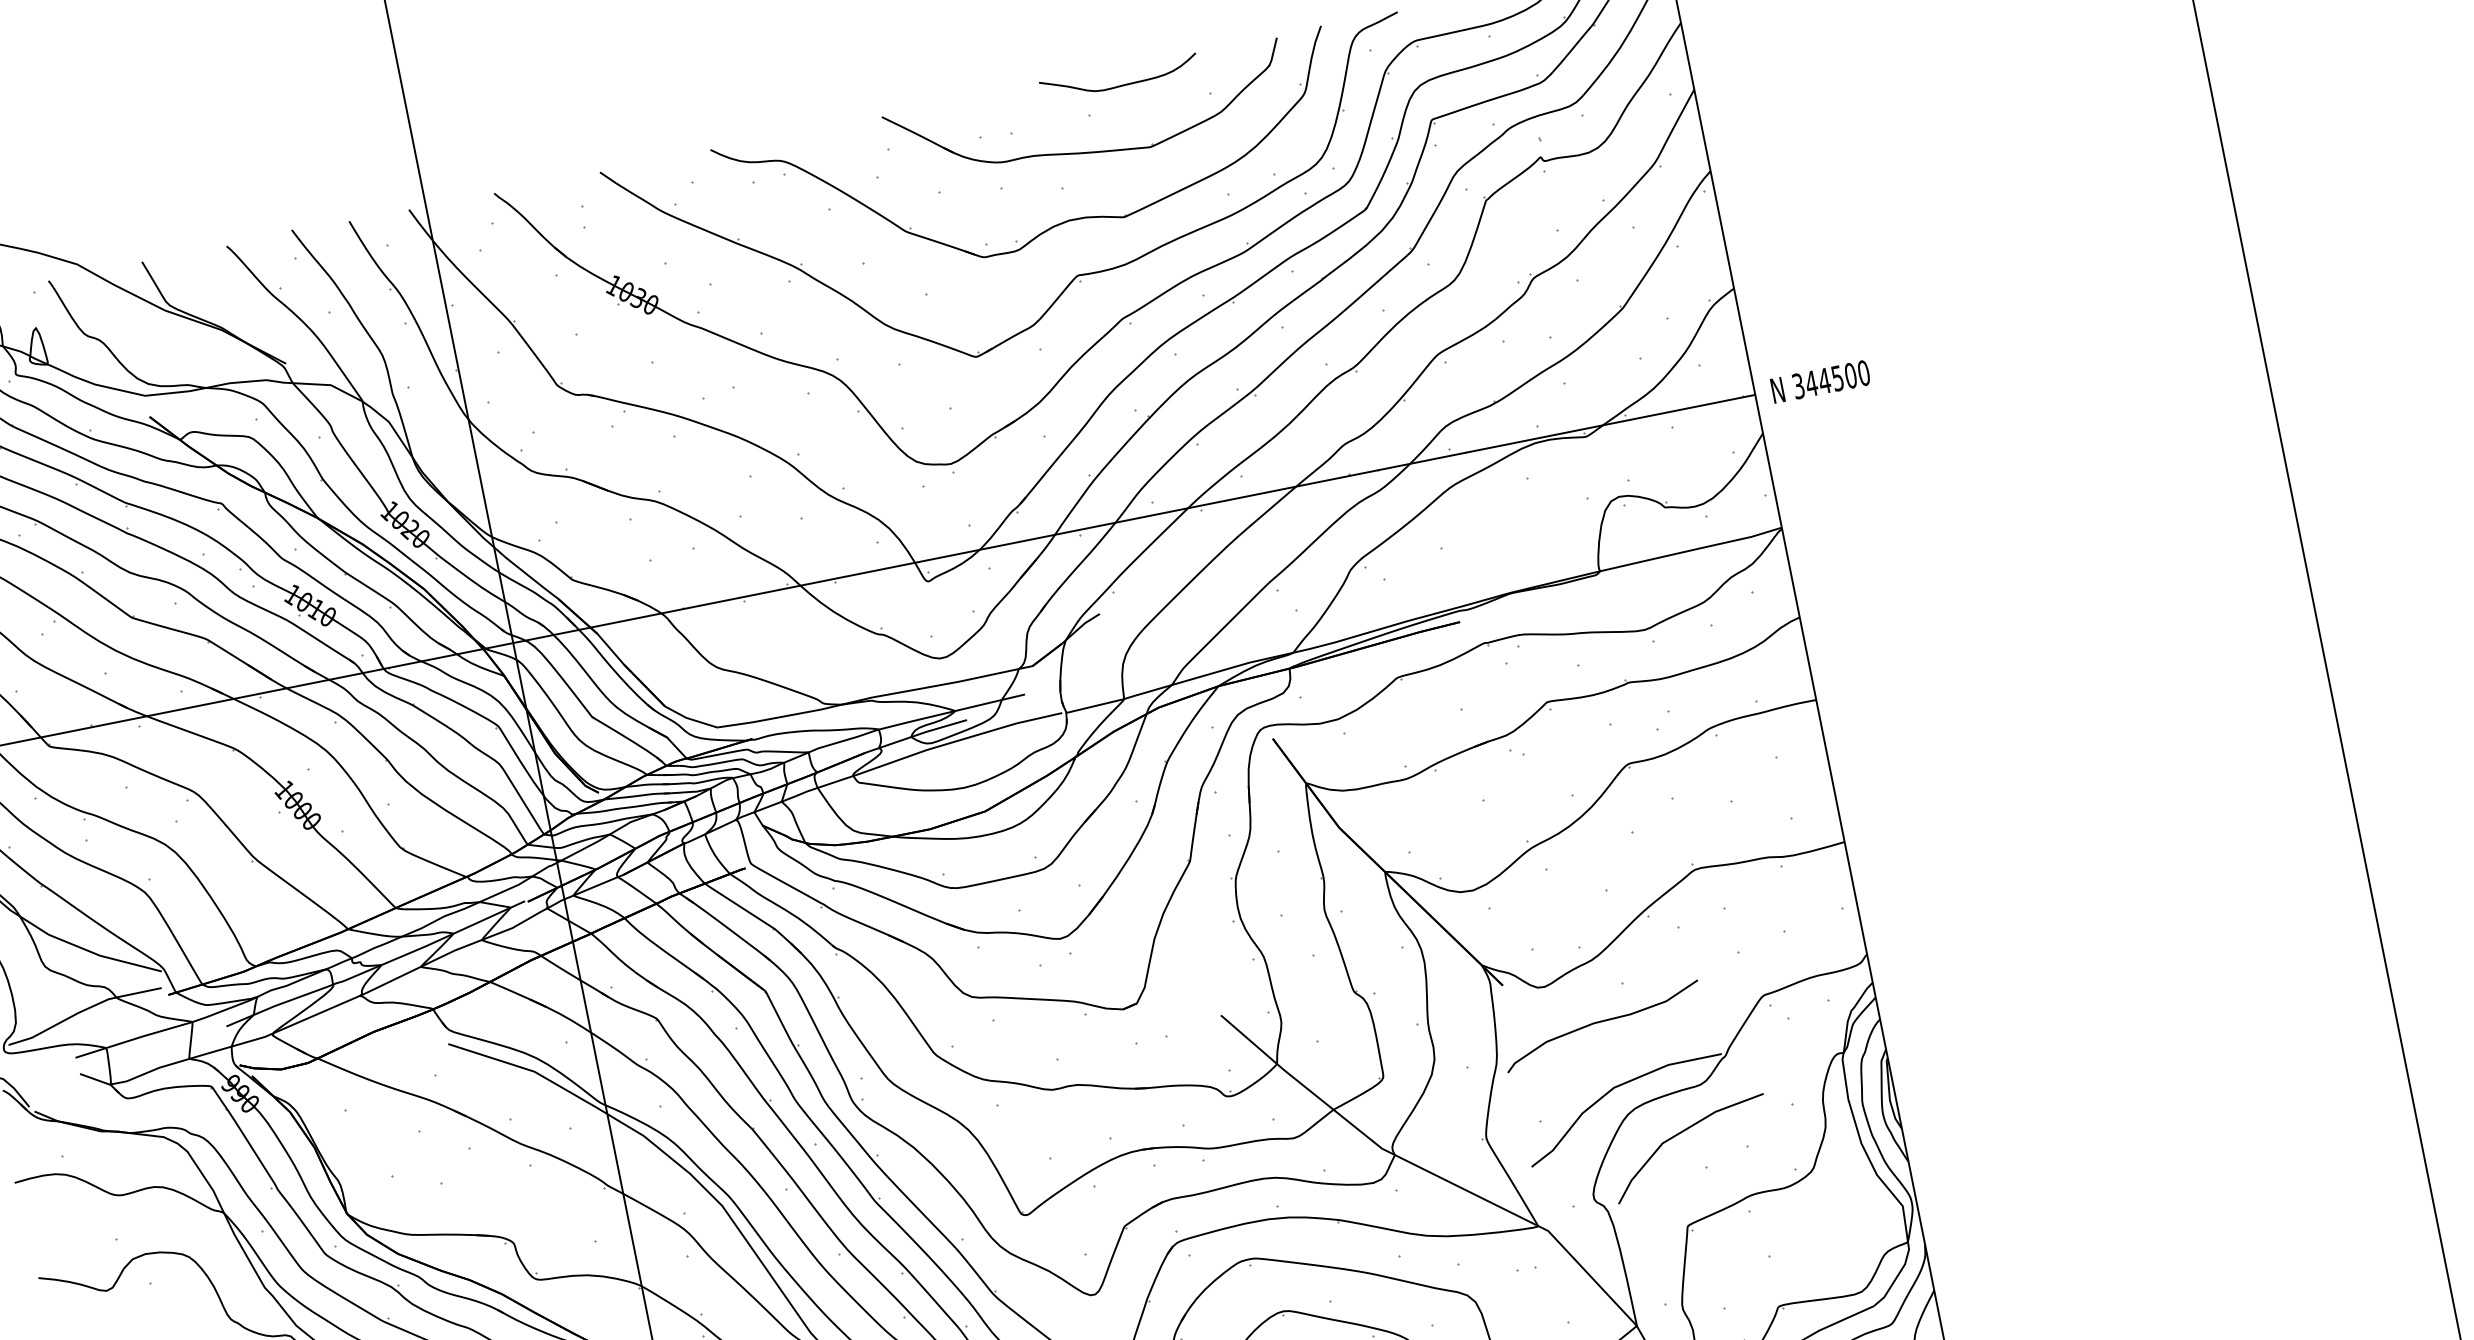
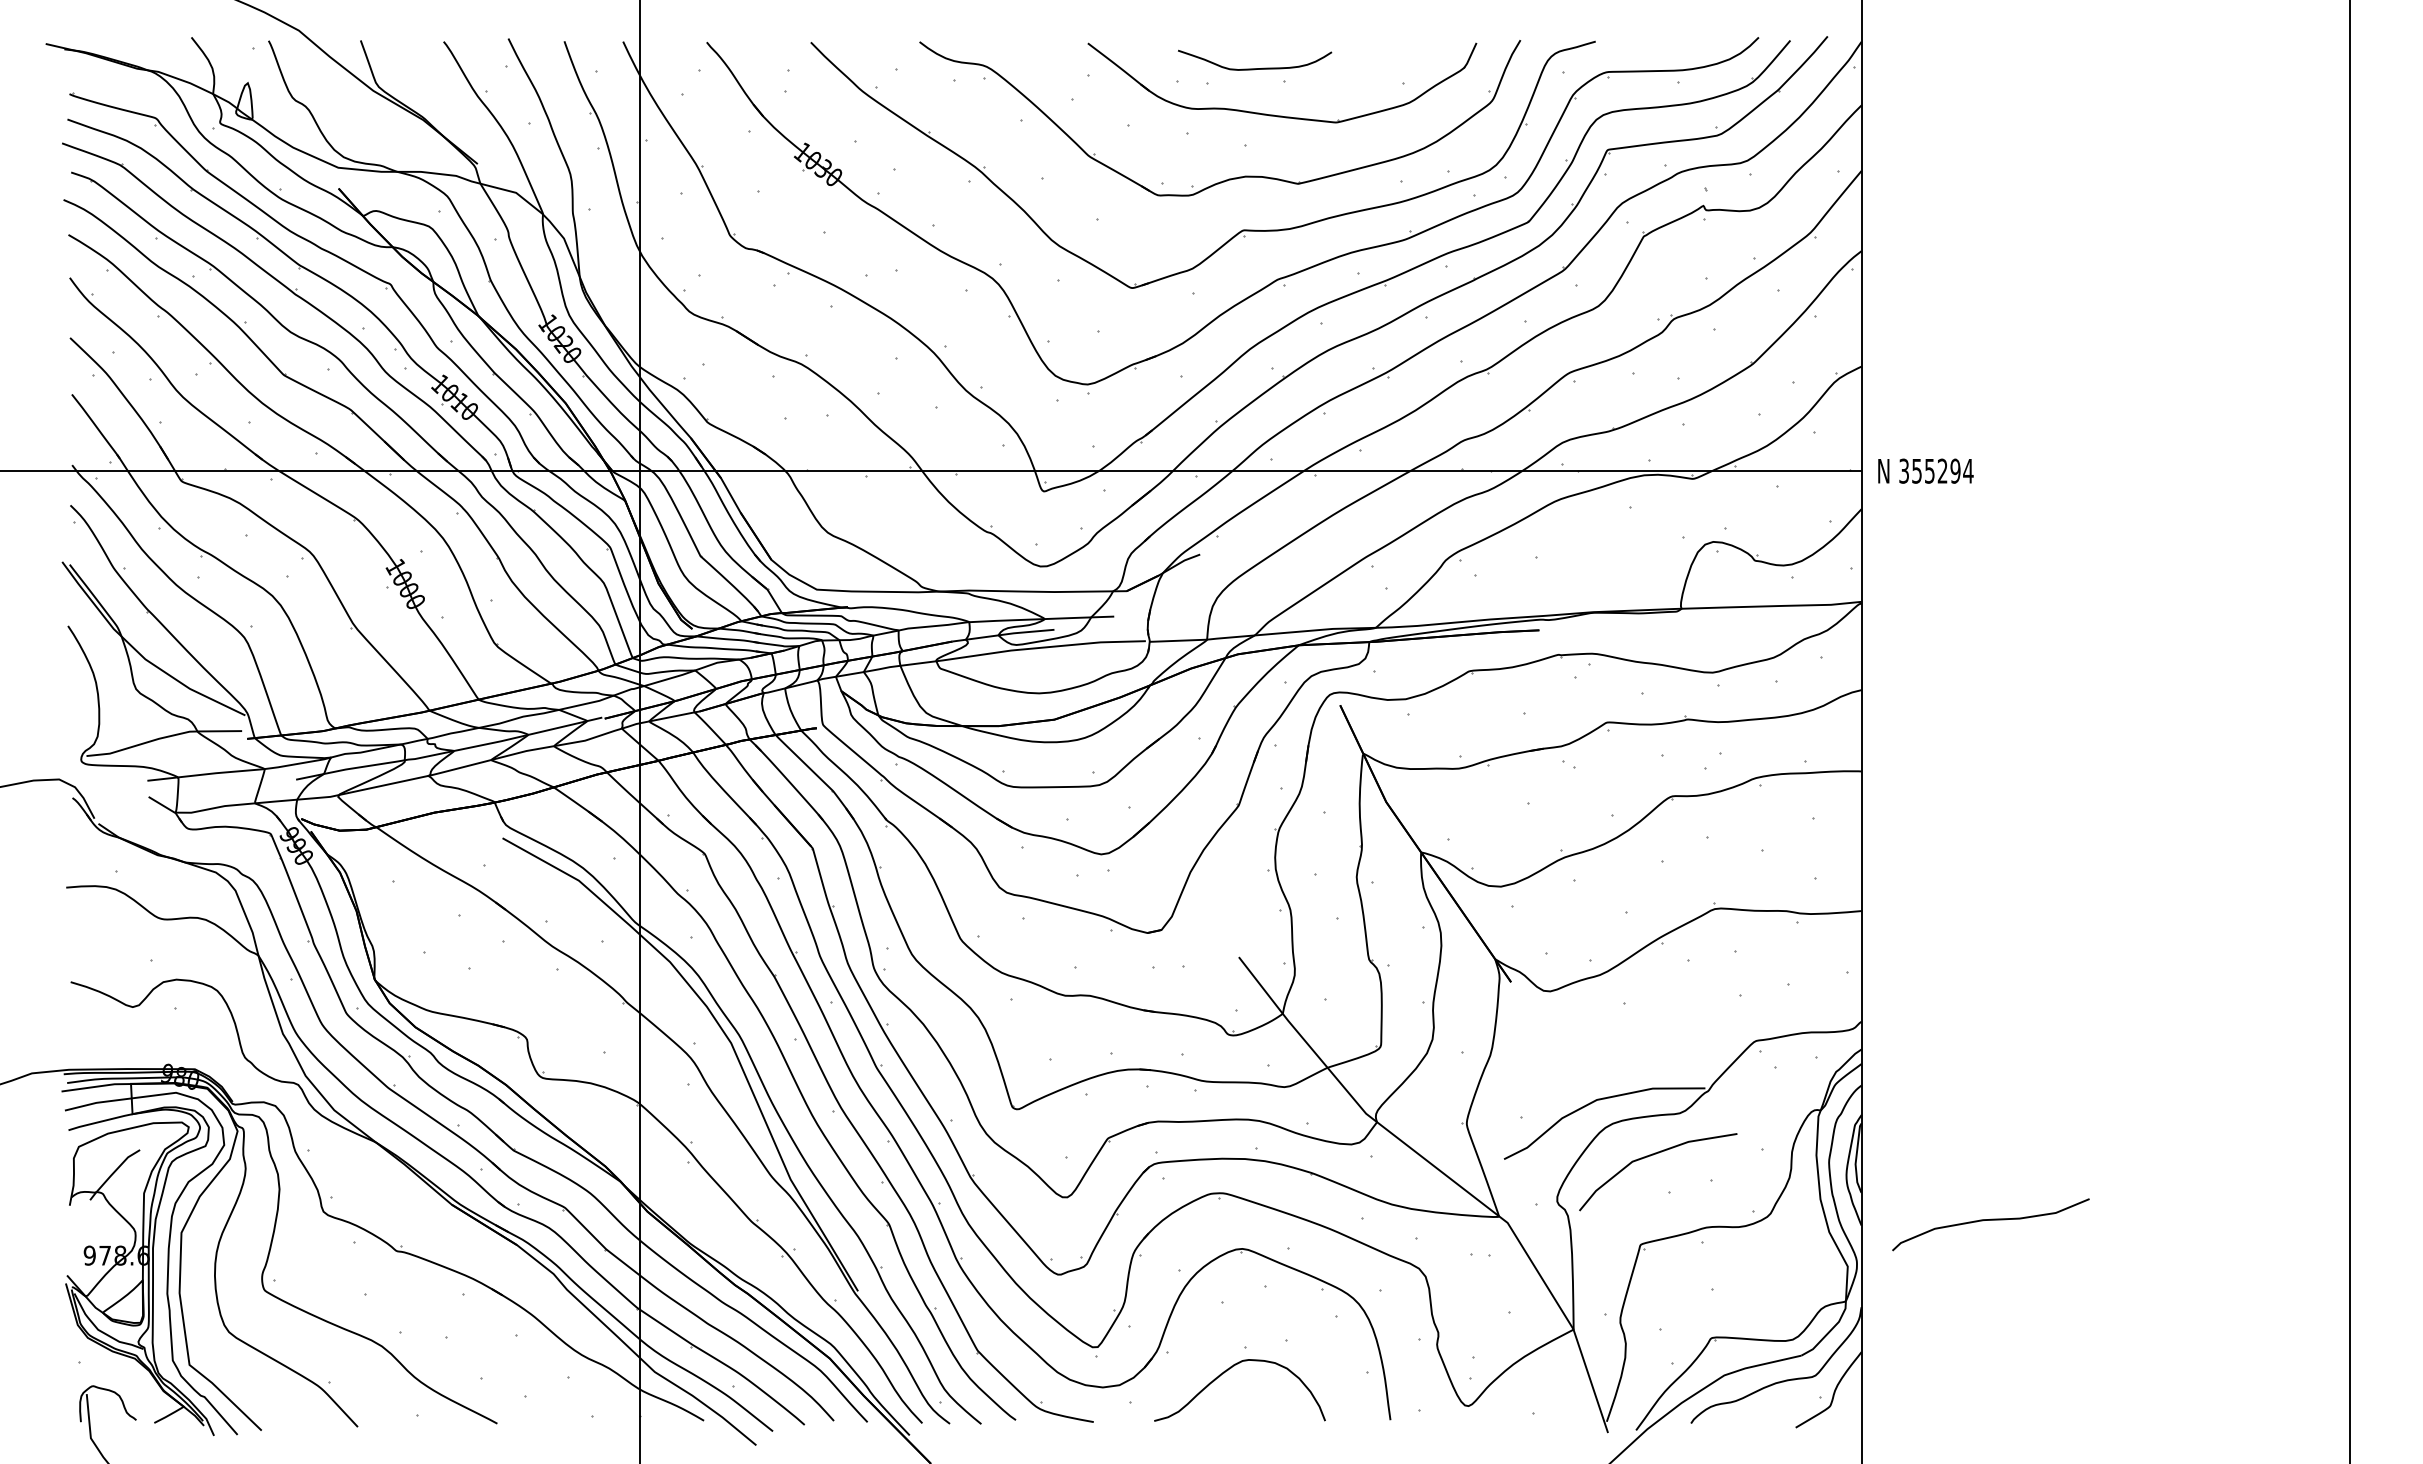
curve: (1121, 85) -> (1255, 68), moved
text: (1837, 377) -> (1942, 470), 344500 -> 355294
curve: (1601, 1022) -> (1990, 1220), moved

